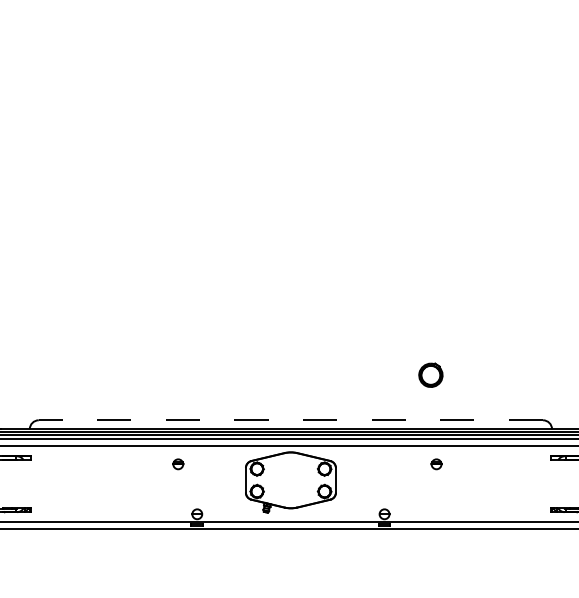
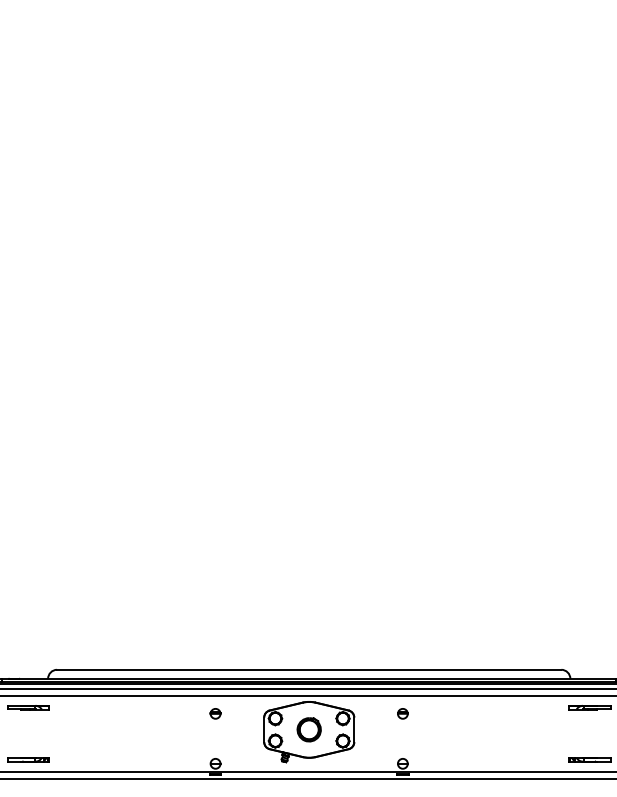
part: (430, 375) -> (308, 729), moved
line: (290, 420) -> (308, 669), dashed -> solid
part: (178, 464) -> (215, 713), moved
part: (436, 464) -> (402, 713), moved

